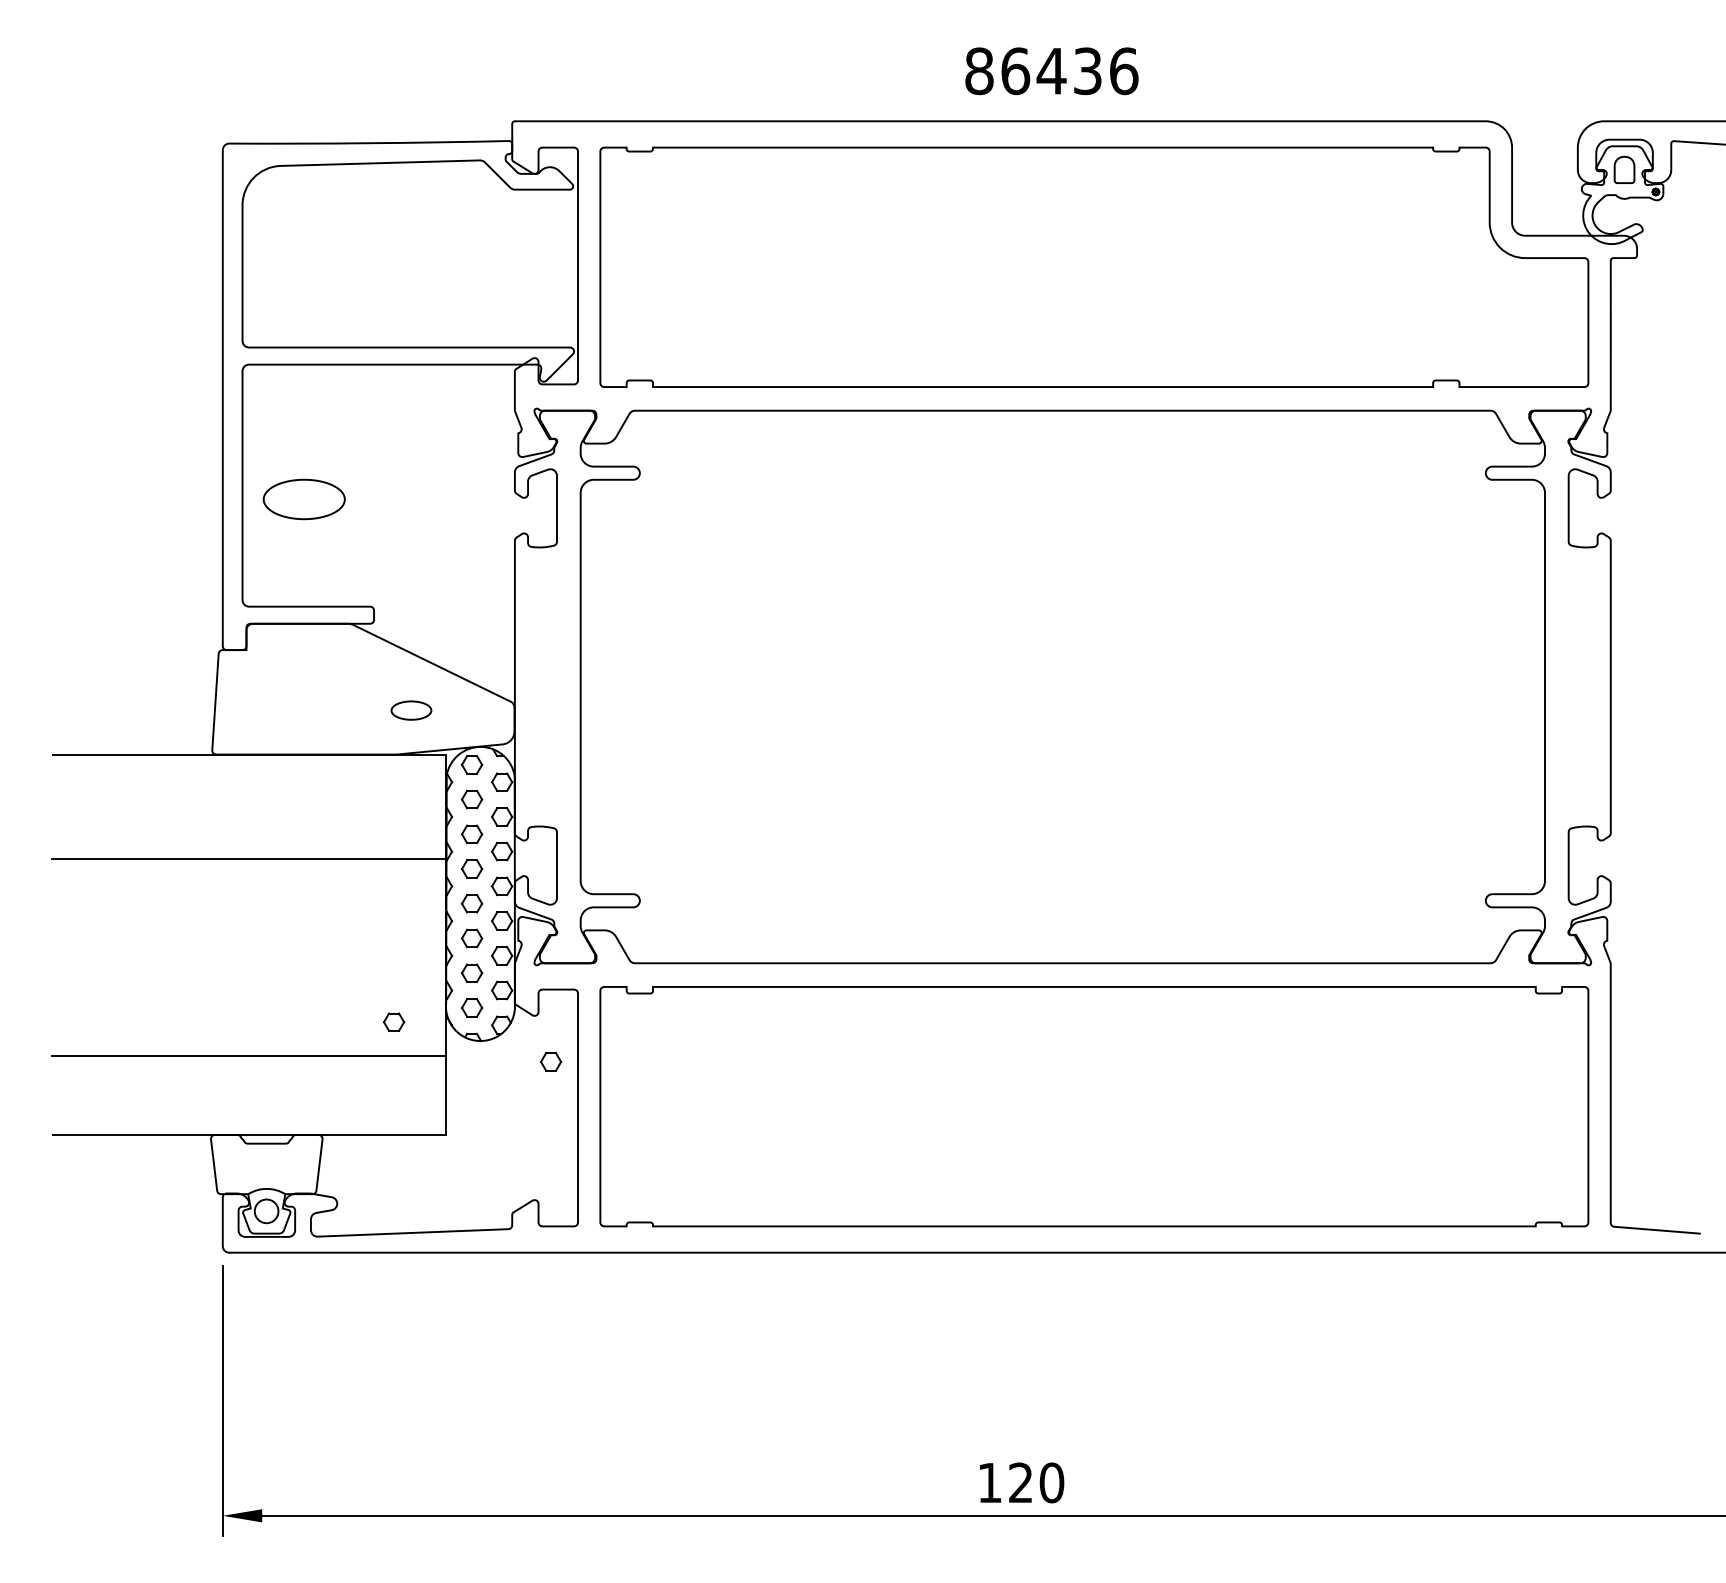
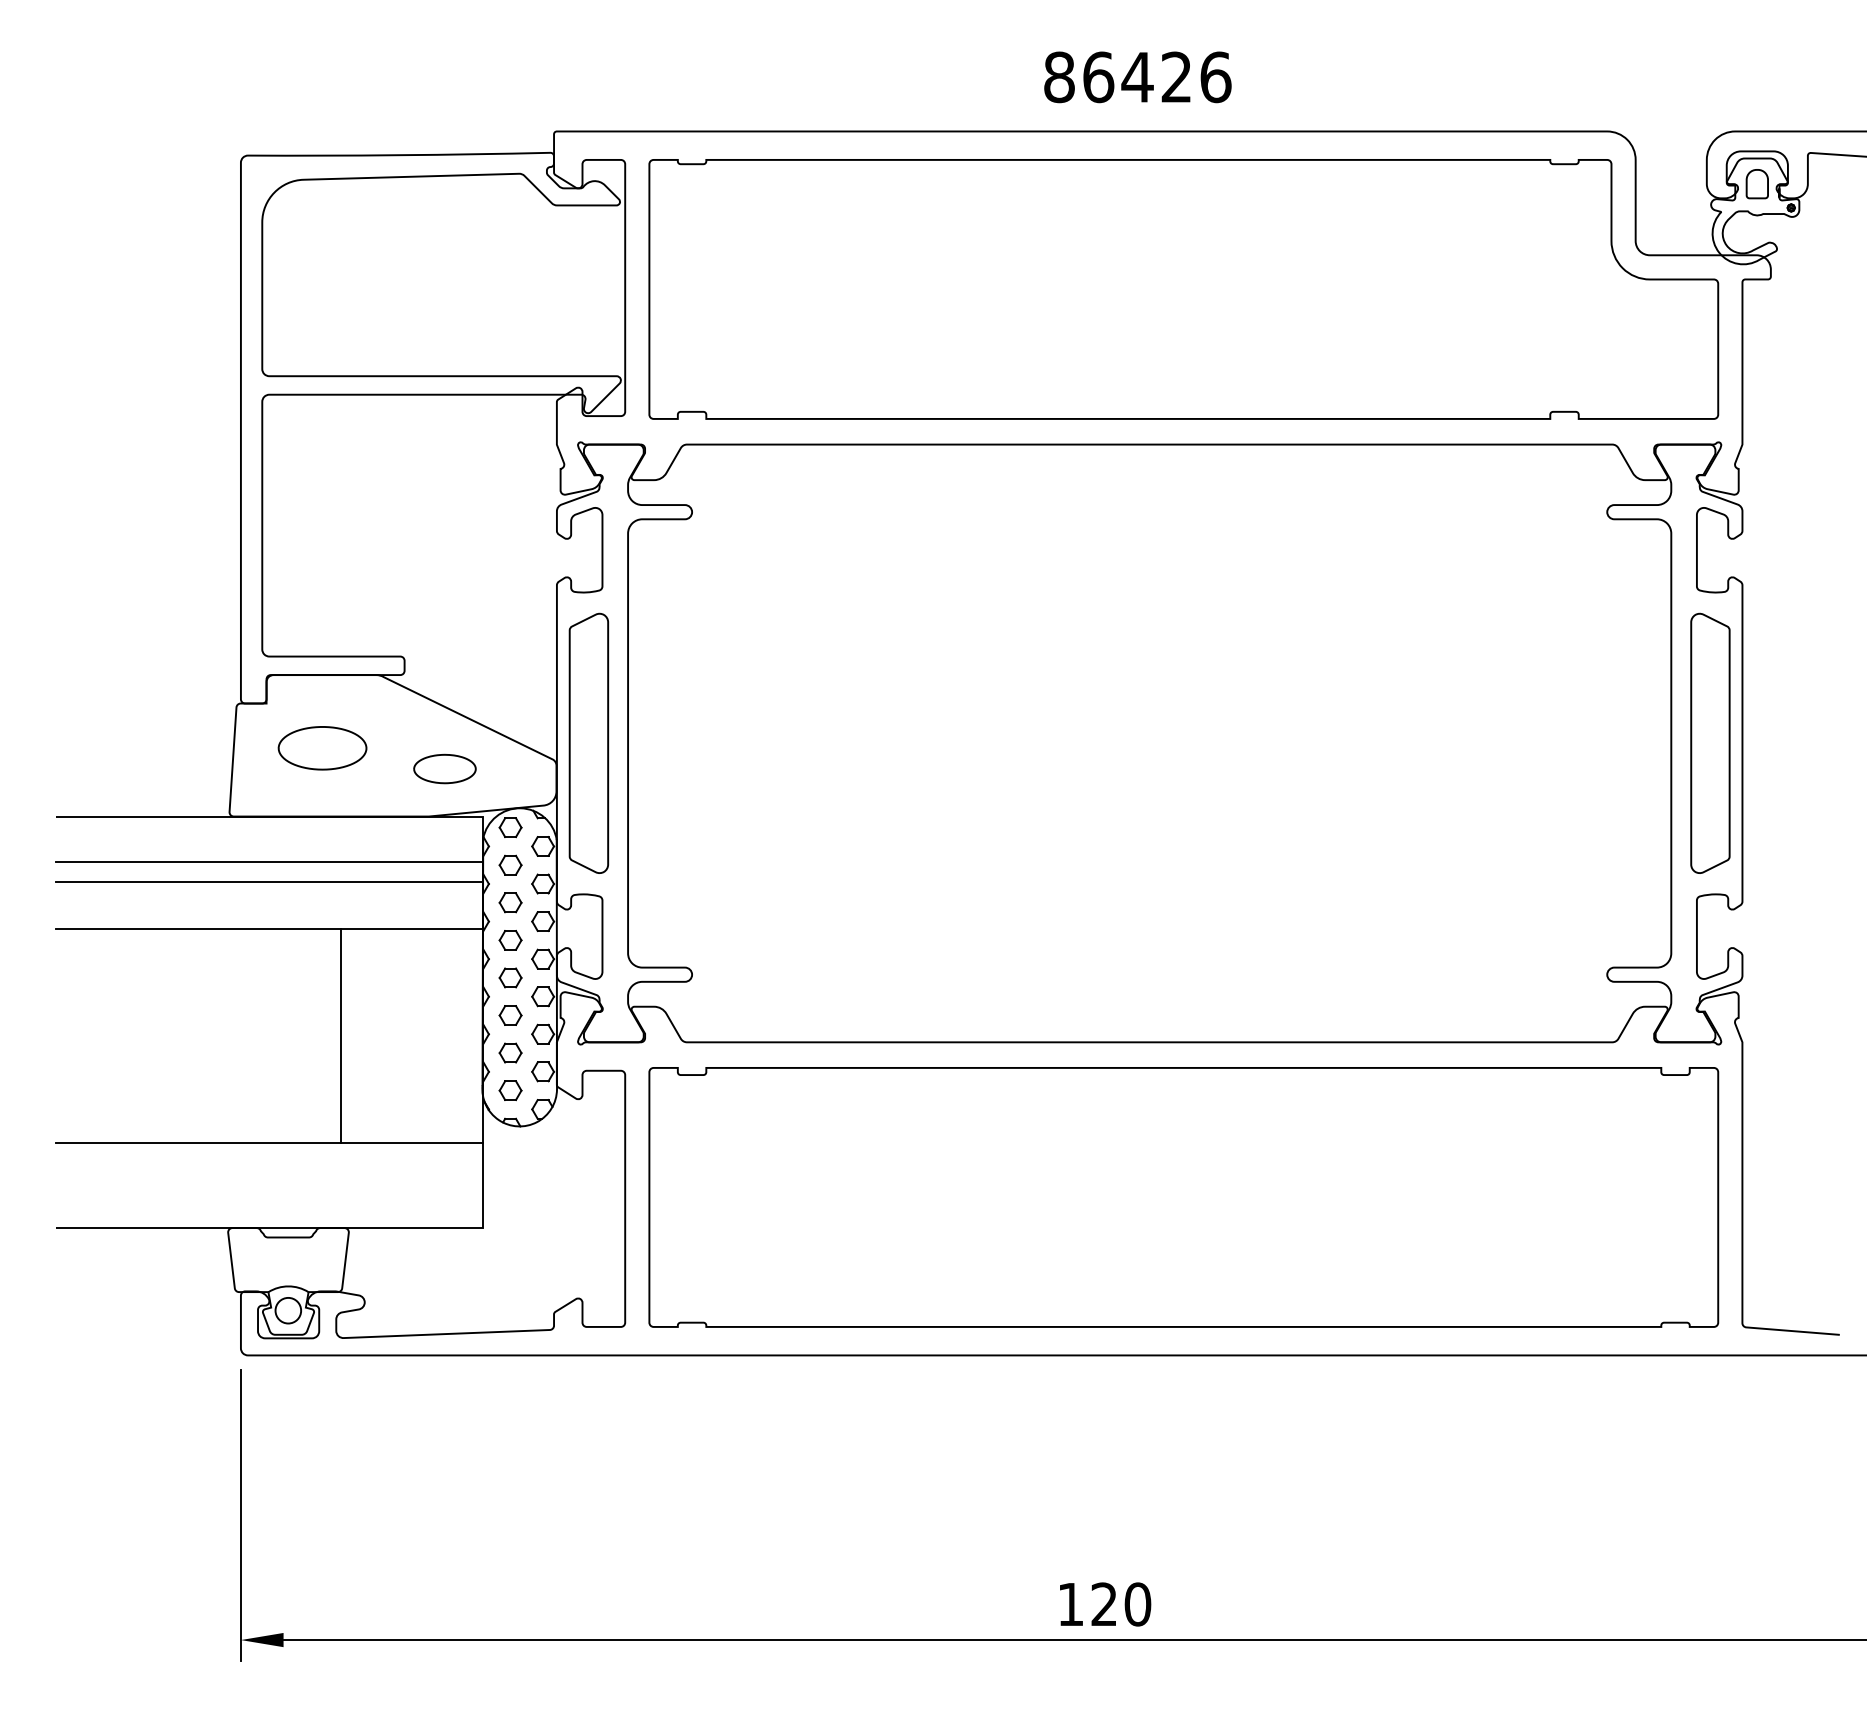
text: (1087, 71) -> (1176, 77), 86436 -> 86426
part: (303, 499) -> (321, 748), moved
part: (544, 686) -> (588, 742), added
part: (1580, 686) -> (1709, 742), added
part: (411, 710) -> (445, 768), size x1.43
line: (248, 796) -> (268, 861), added
line: (248, 815) -> (268, 882), added
line: (314, 957) -> (340, 1036), added
part: (394, 1021) -> (426, 1105), removed
part: (551, 1061) -> (596, 1148), removed

